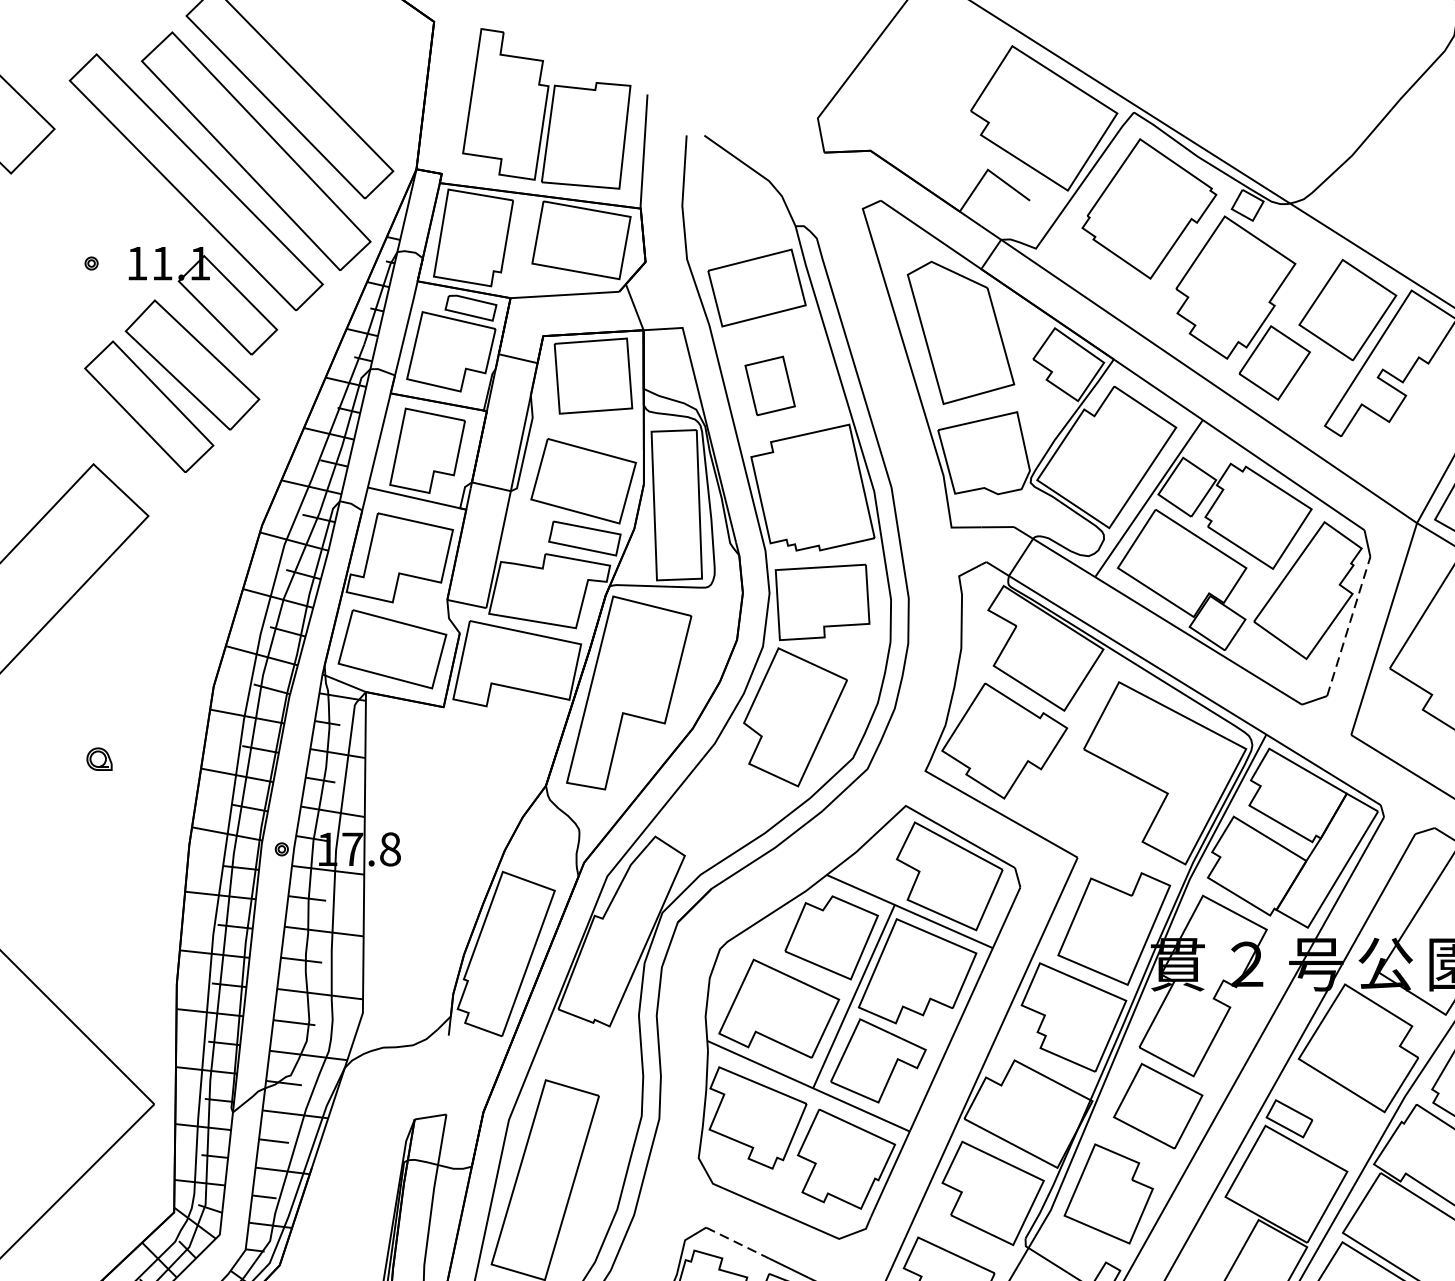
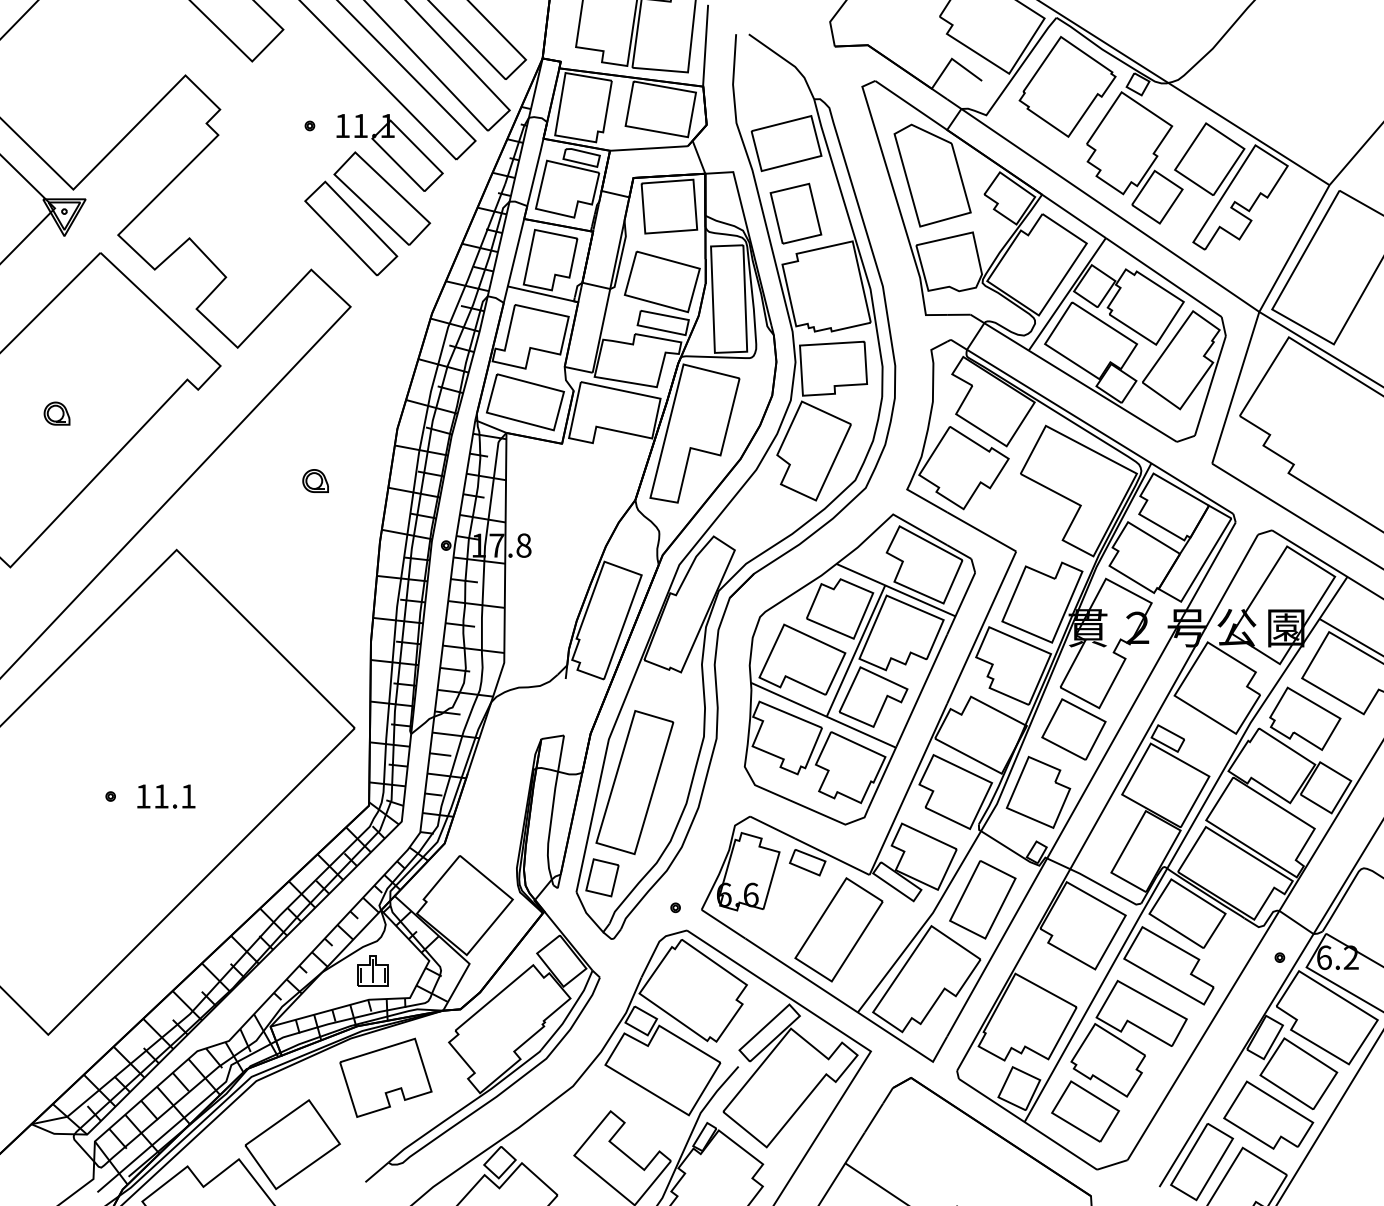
part: (769, 385) -> (795, 213), size x1.43
line: (1348, 625) -> (1210, 385), dashed -> solid
part: (99, 758) -> (315, 480), size x1.43
line: (738, 1242) -> (773, 827), dashed -> solid

